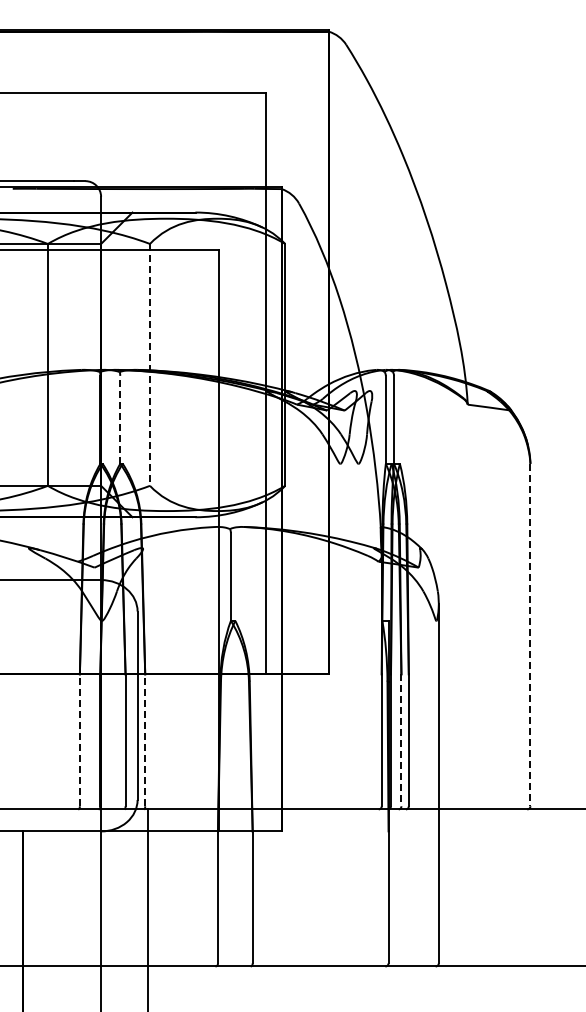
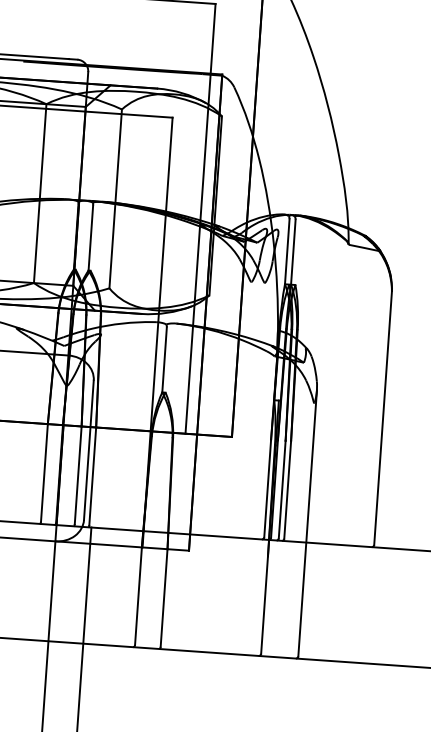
line: (150, 364) -> (116, 198), dashed -> solid
line: (120, 419) -> (91, 237), dashed -> solid
line: (530, 635) -> (383, 418), dashed -> solid
line: (79, 740) -> (44, 473), dashed -> solid
line: (145, 740) -> (92, 476), dashed -> solid
line: (401, 740) -> (282, 489), dashed -> solid

